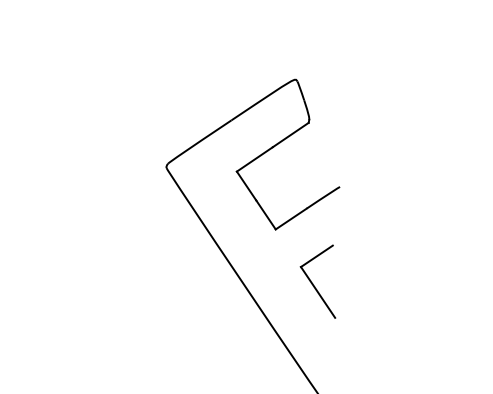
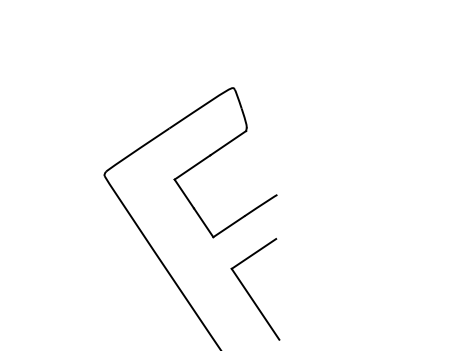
part: (317, 281) -> (254, 289), size x1.4

